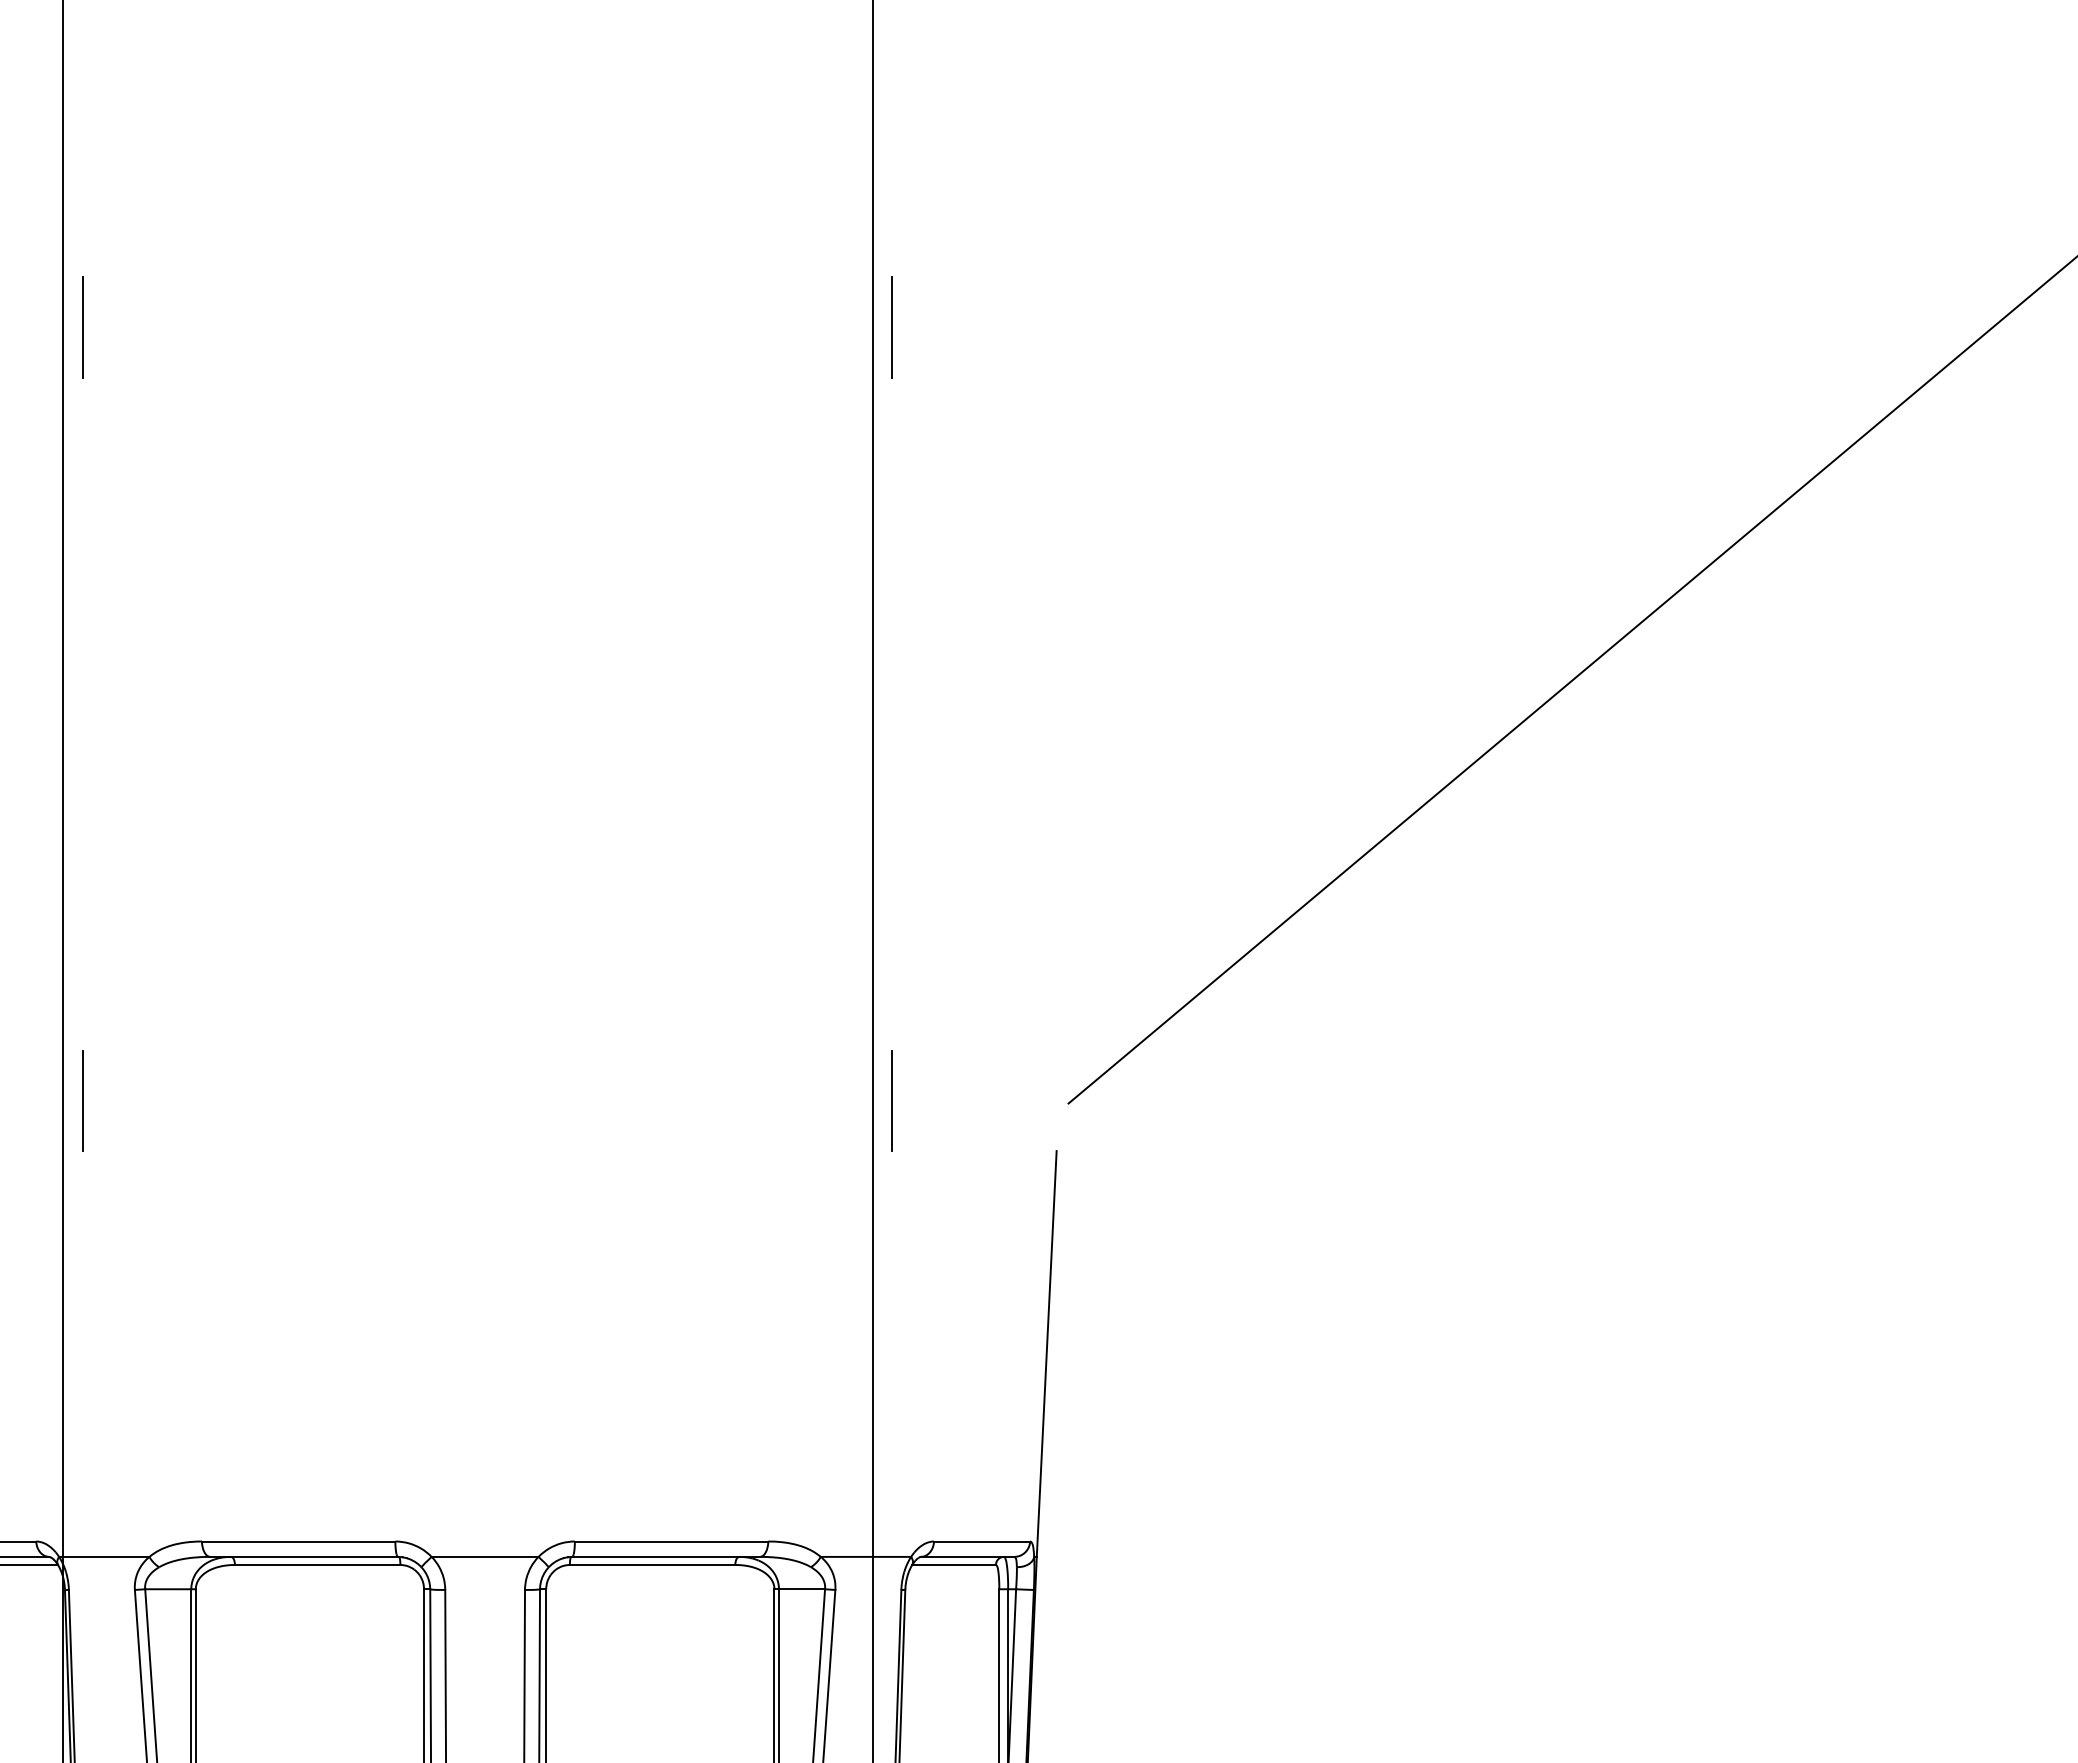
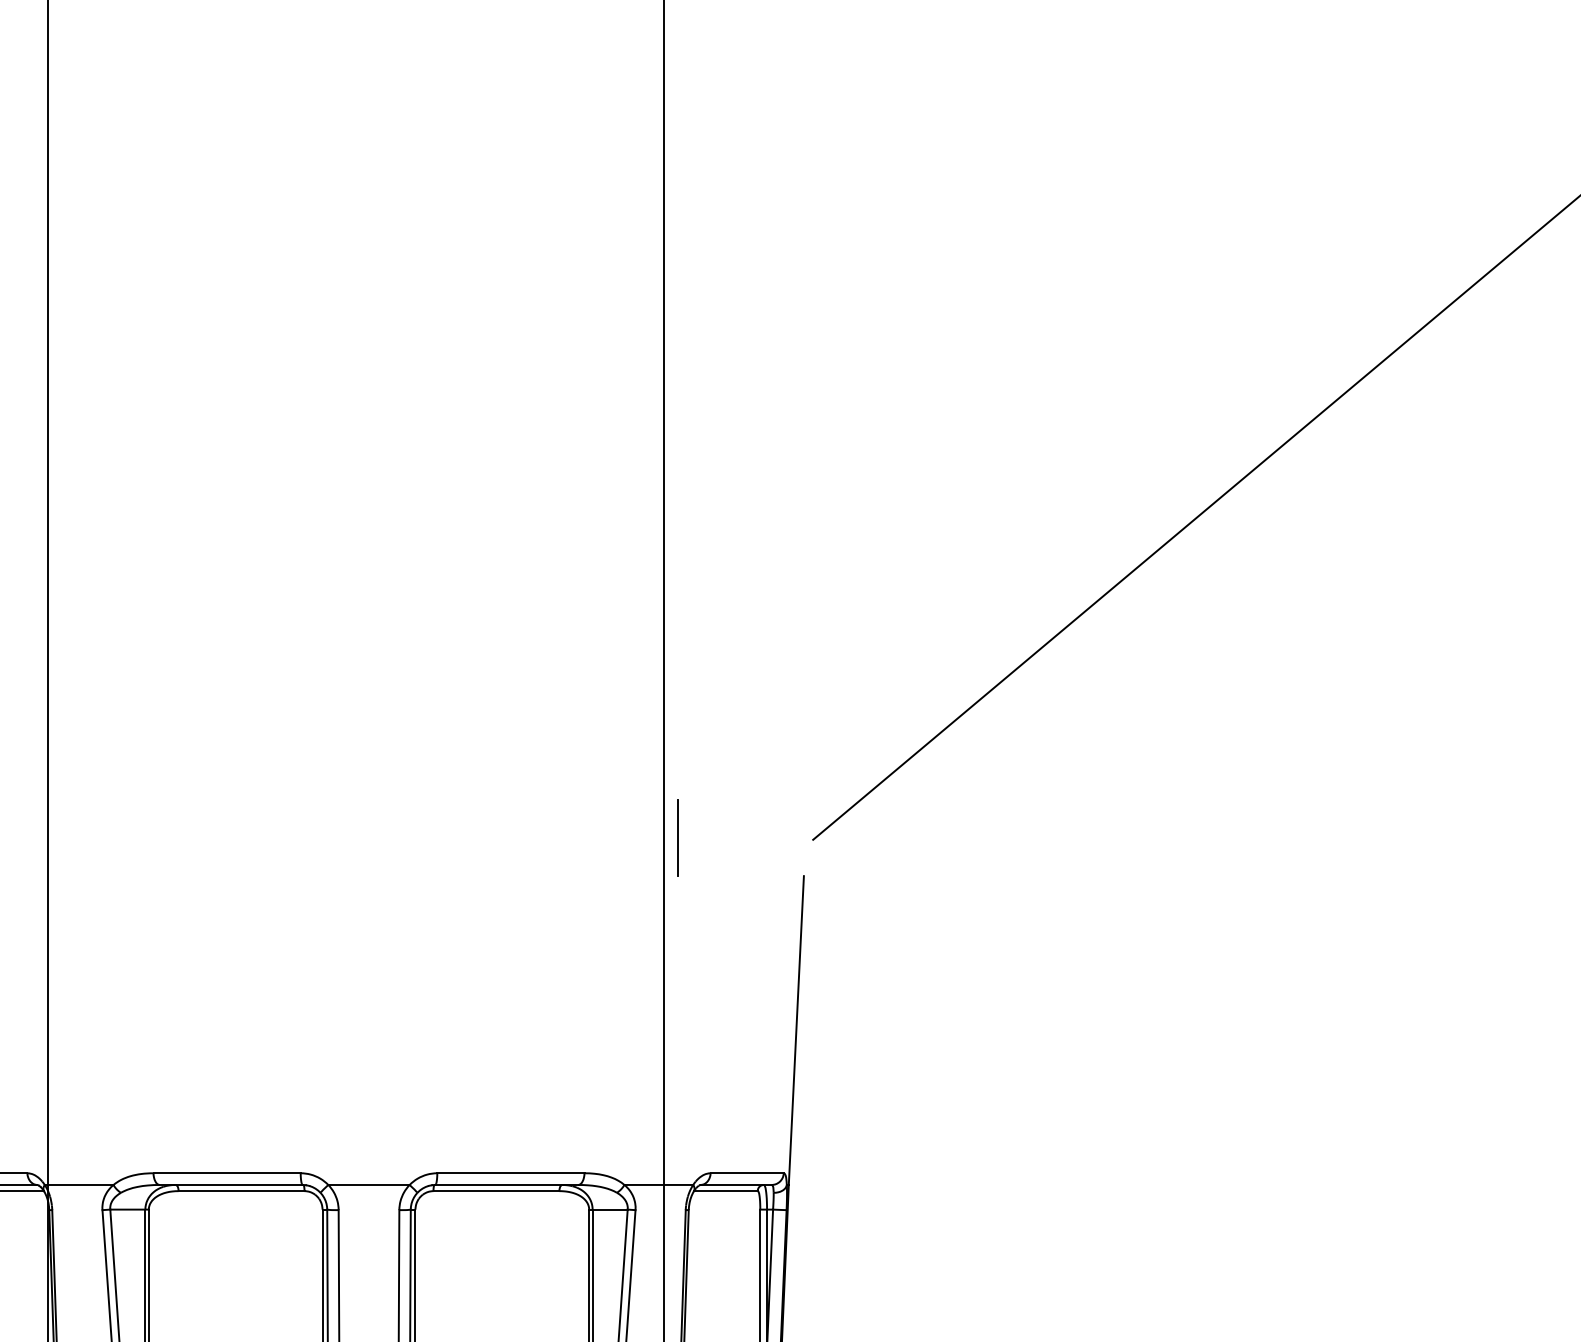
line: (82, 327) -> (62, 249), removed
line: (891, 327) -> (678, 249), removed
line: (82, 1100) -> (62, 837), removed

